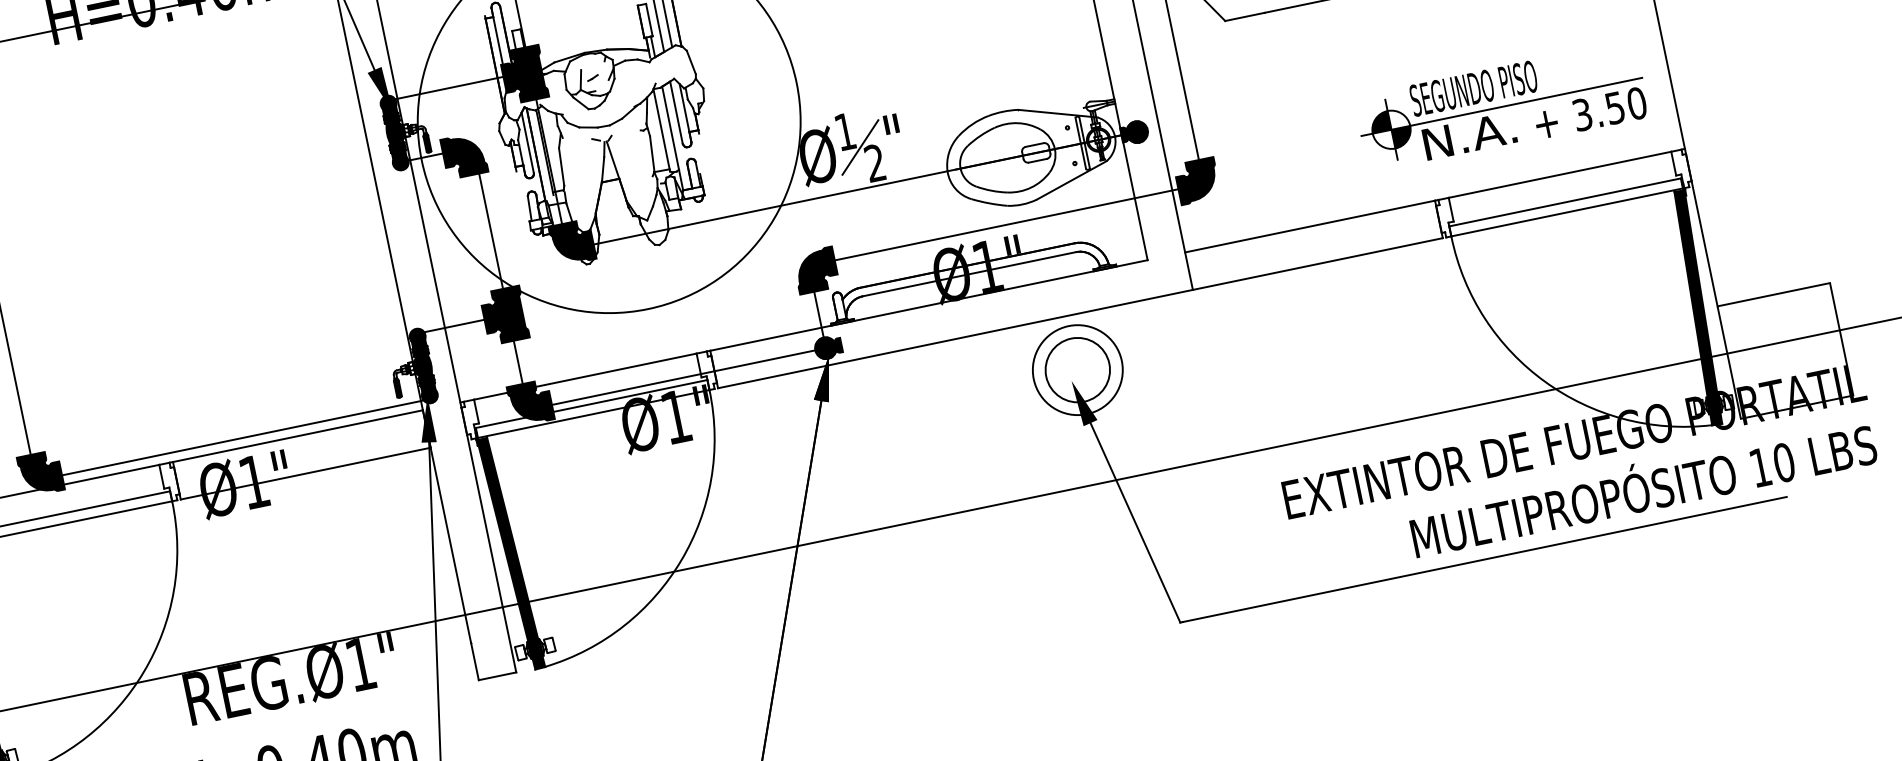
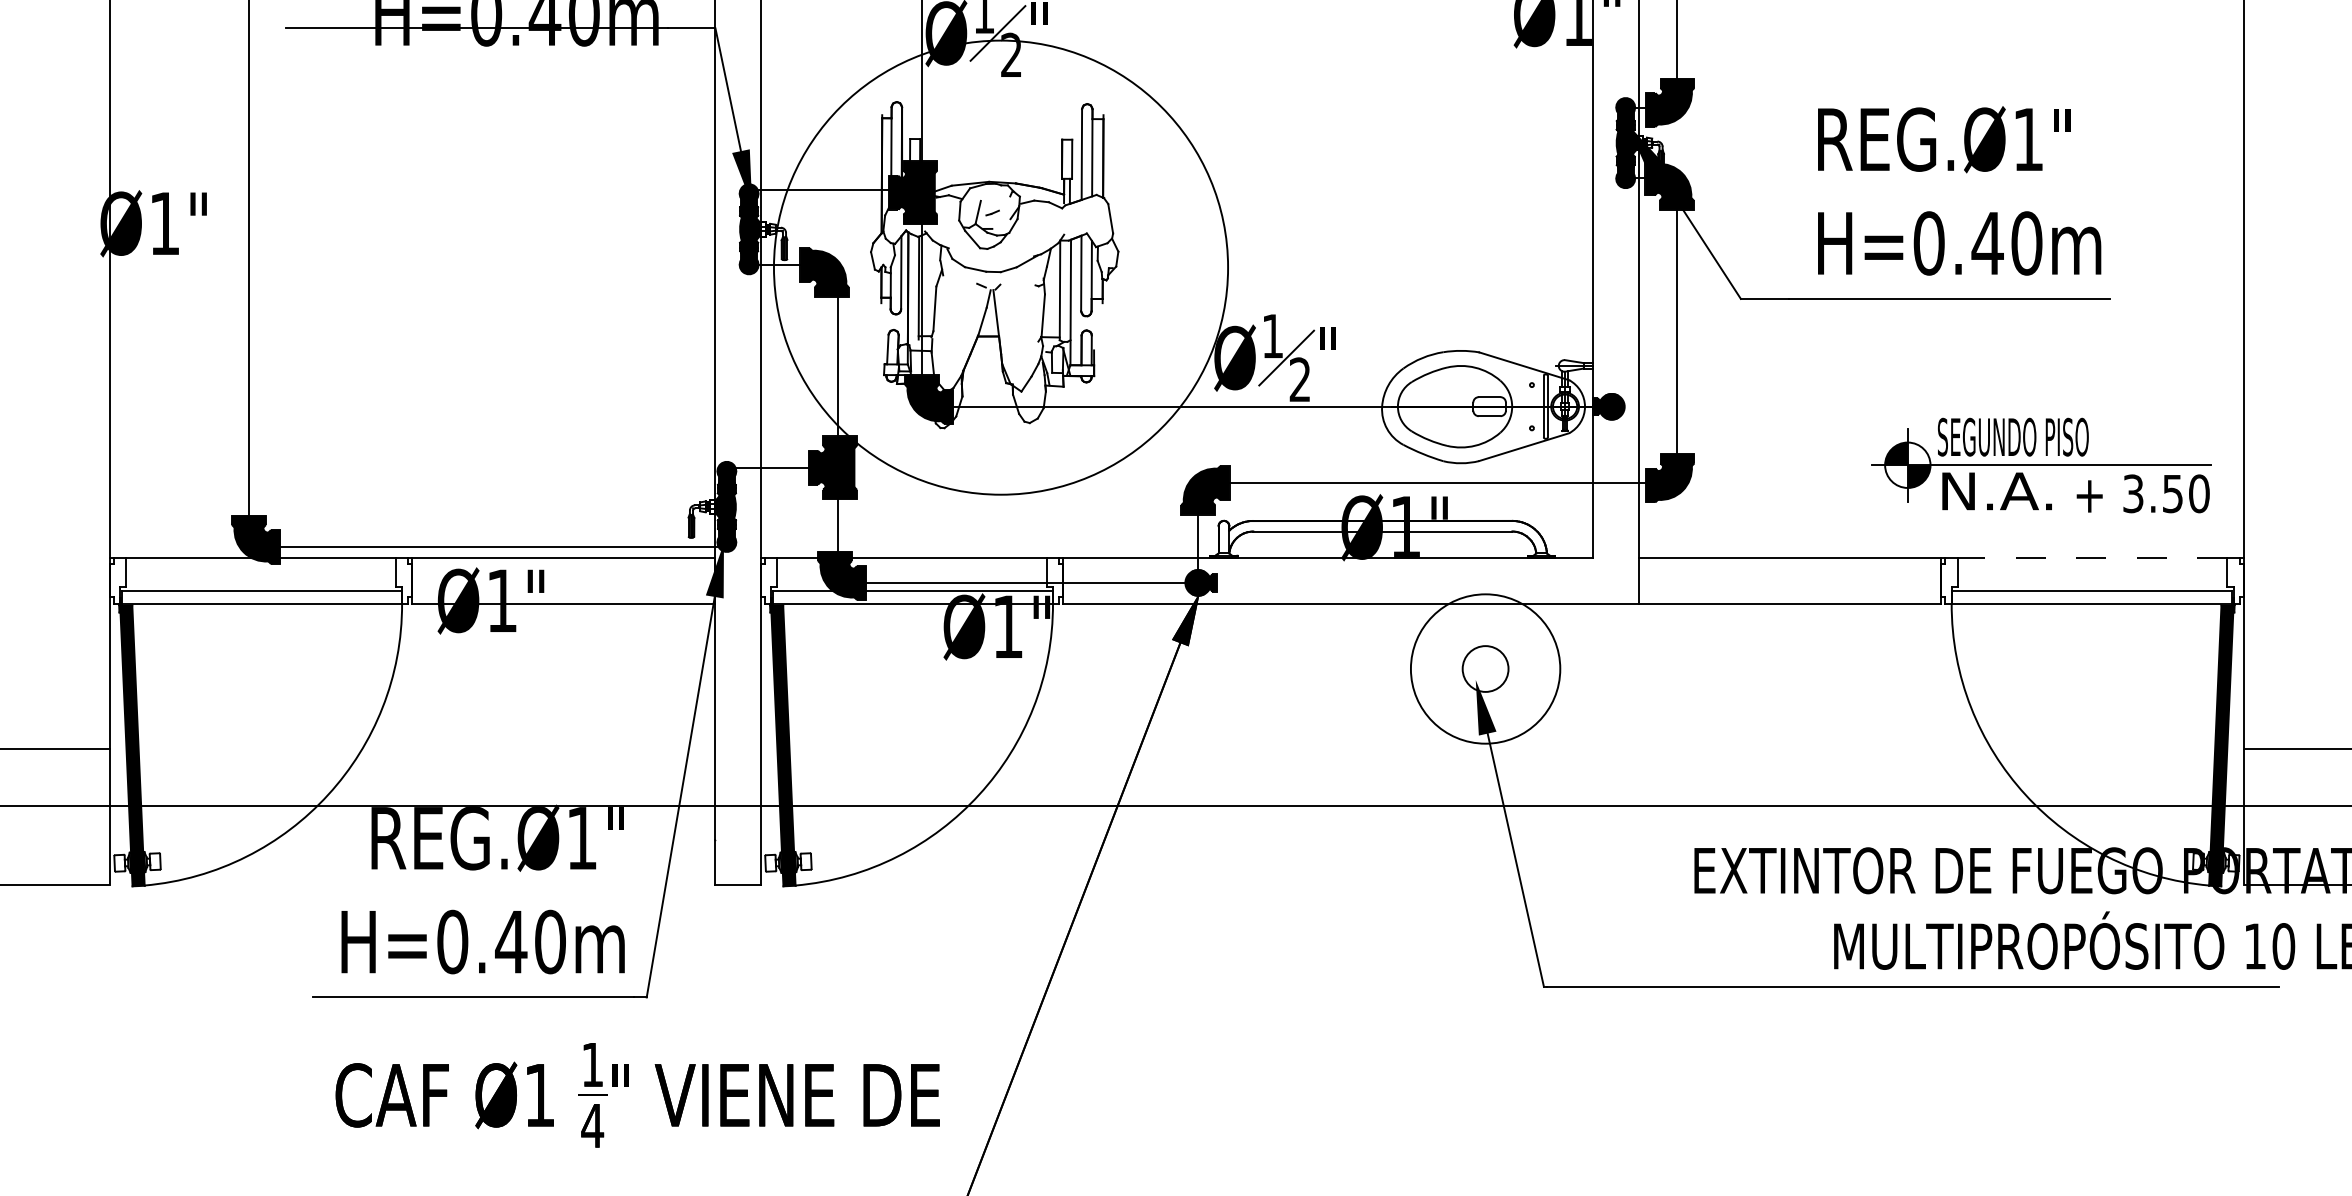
line: (1559, 175) -> (2092, 558), solid -> dashed
circle: (1077, 369) -> (1485, 668), size x0.6
circle: (1077, 369) -> (1485, 668), size x1.4

